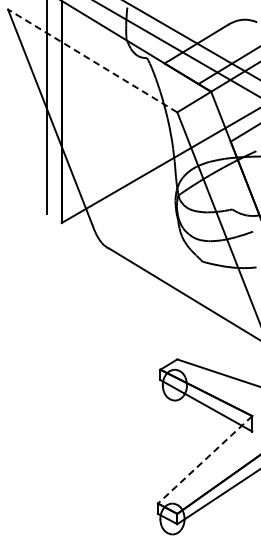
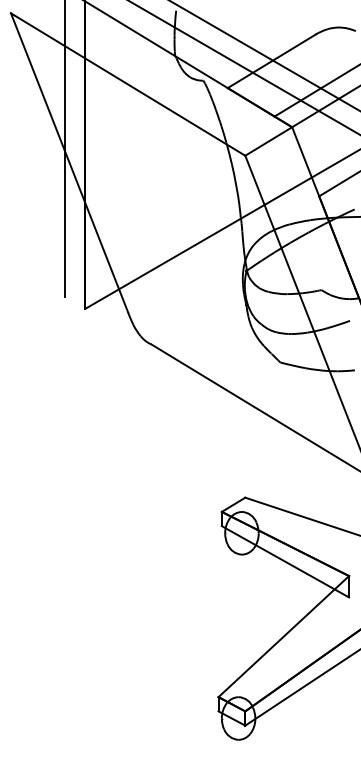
line: (92, 60) -> (127, 83), dashed -> solid
line: (204, 460) -> (282, 637), dashed -> solid

